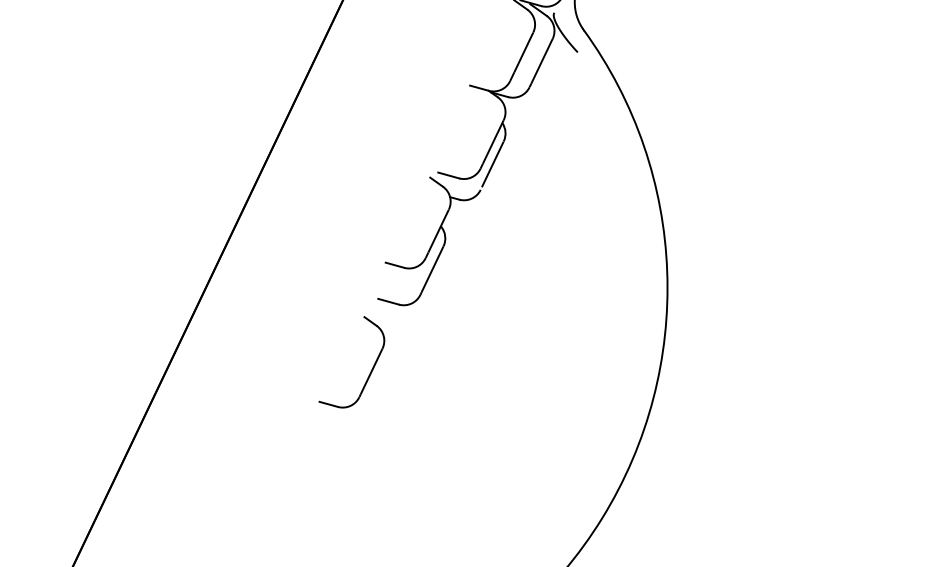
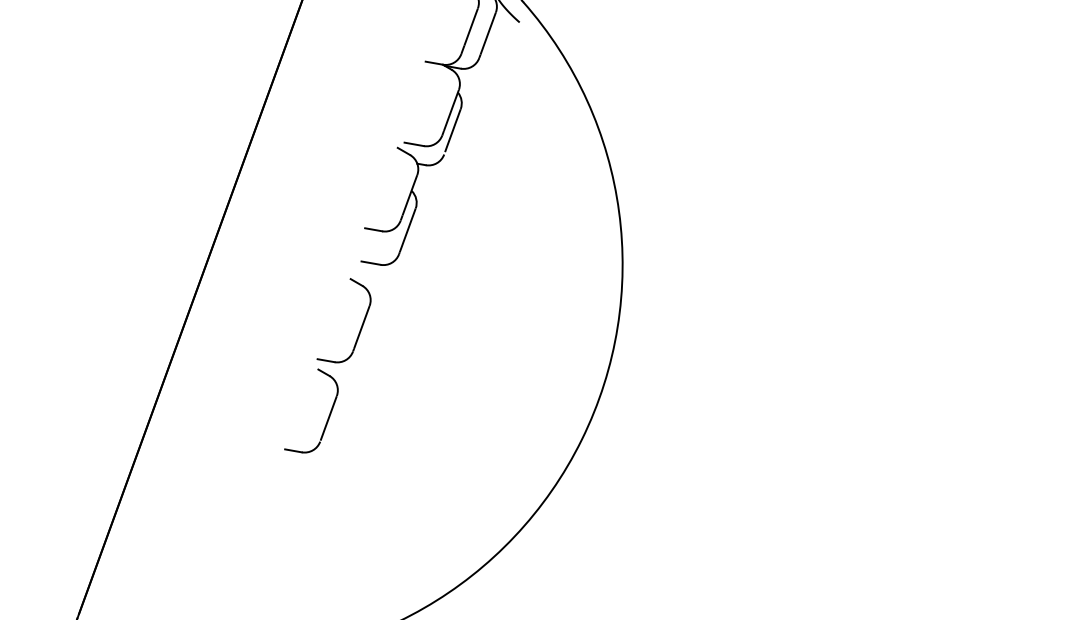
part: (325, 465) -> (328, 415), added

